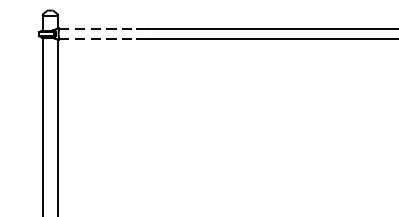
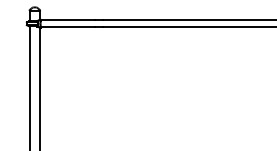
line: (98, 29) -> (68, 20), dashed -> solid
line: (98, 39) -> (68, 27), dashed -> solid

